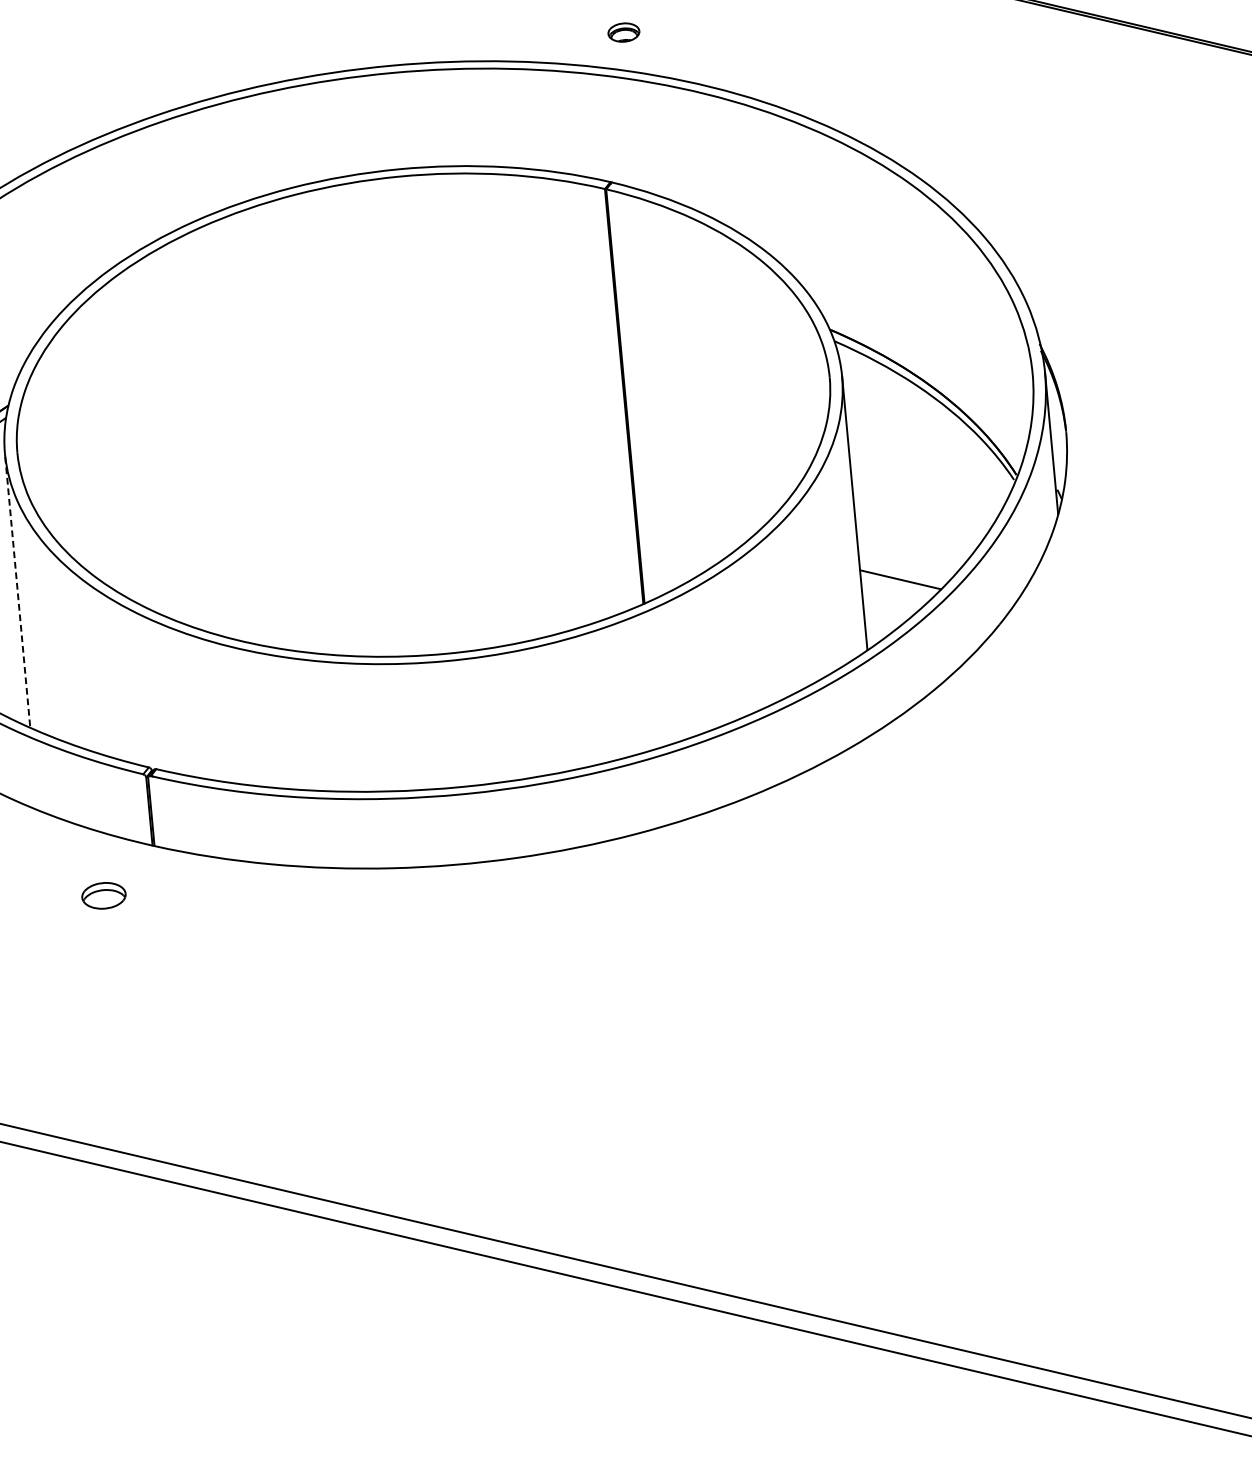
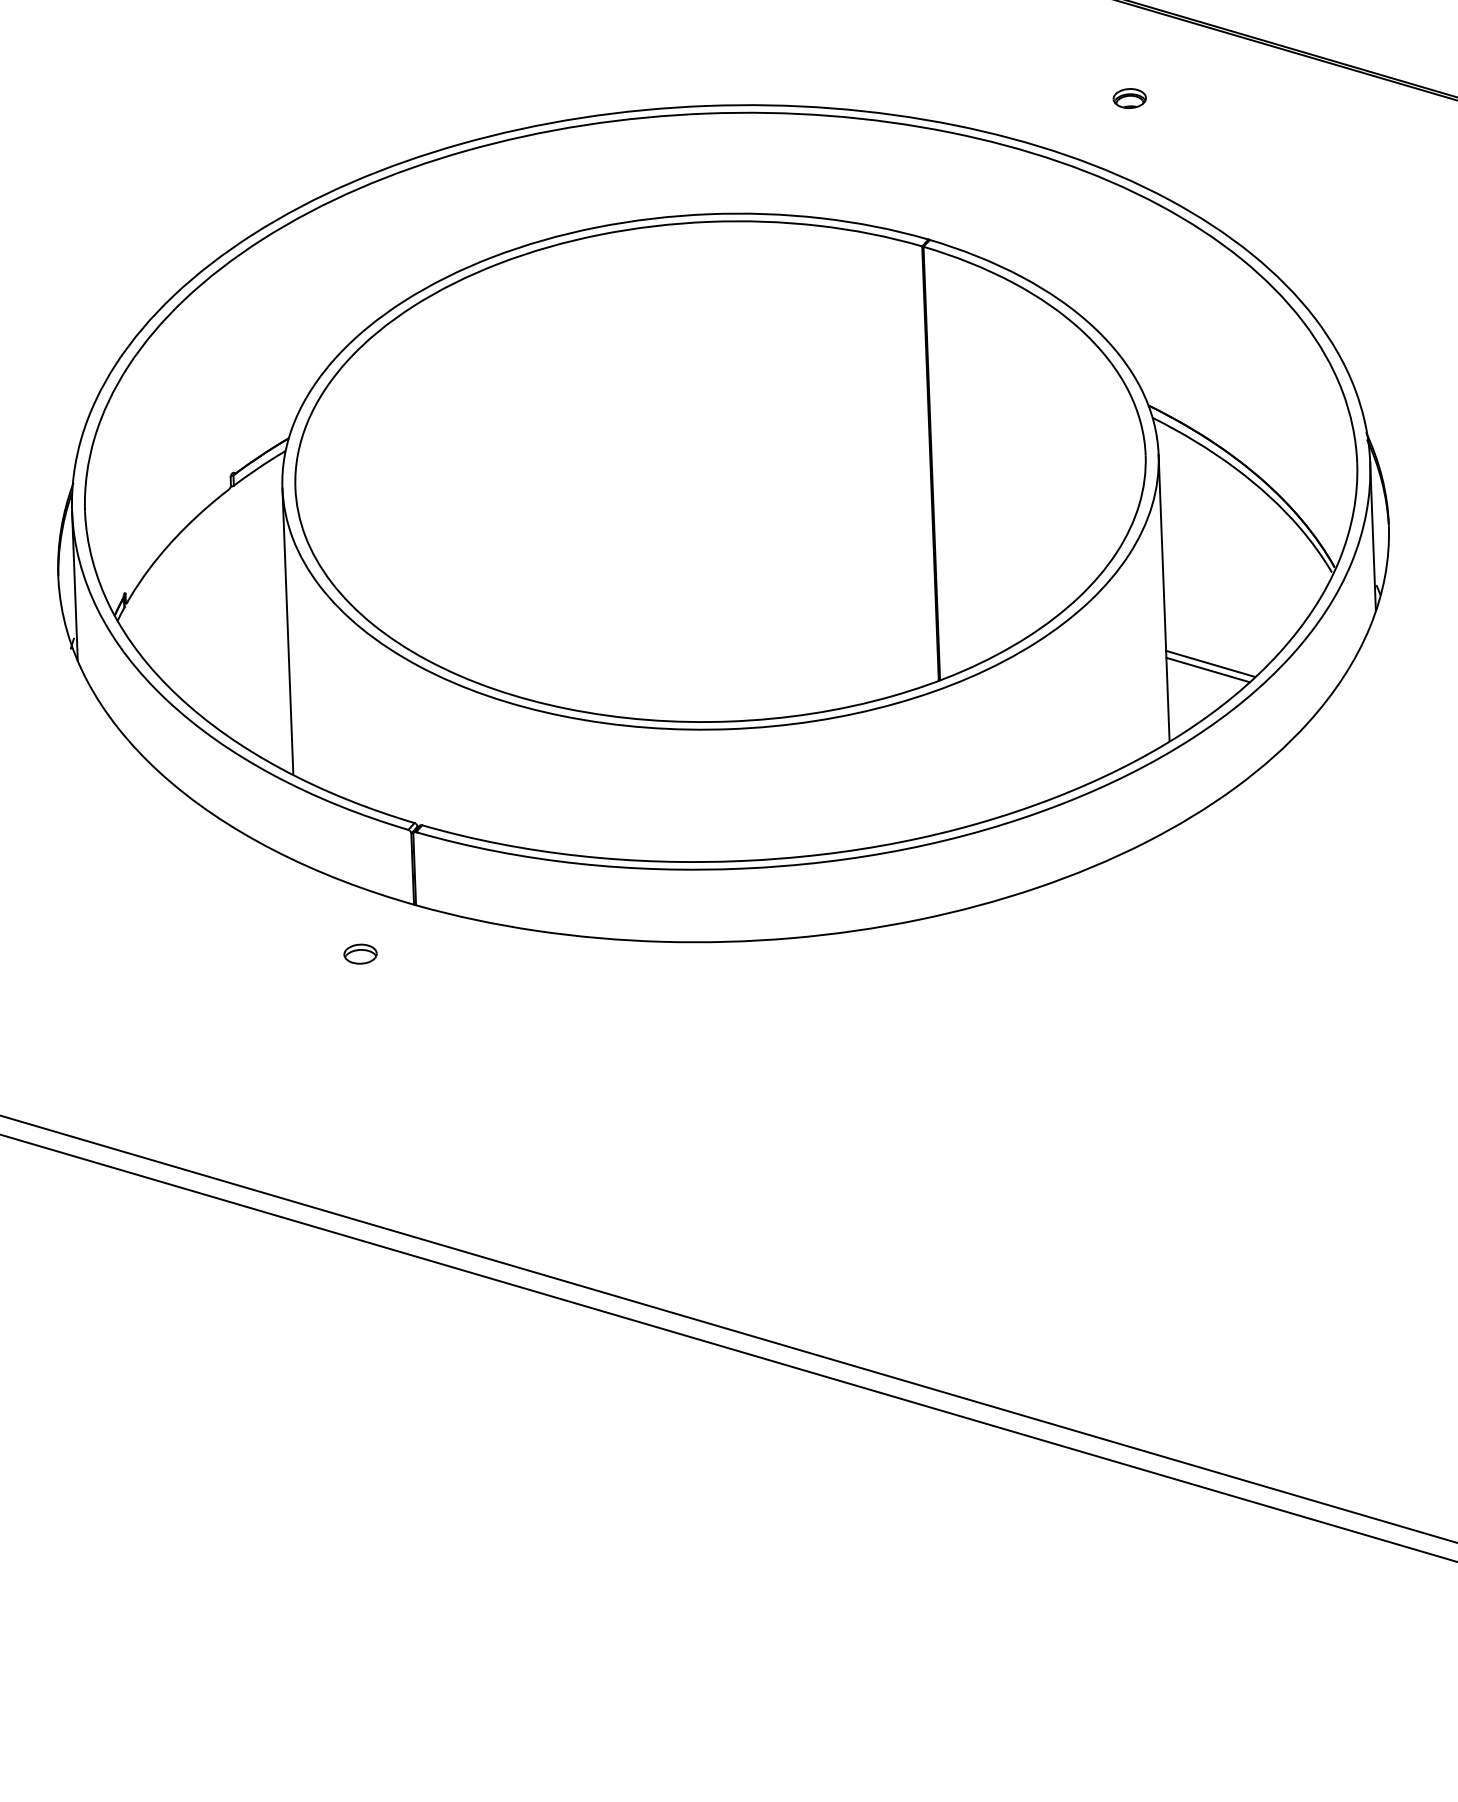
part: (623, 32) -> (1129, 98), moved
line: (902, 573) -> (1210, 663), added
line: (17, 589) -> (287, 630), dashed -> solid
part: (103, 895) -> (360, 953), size x0.71

